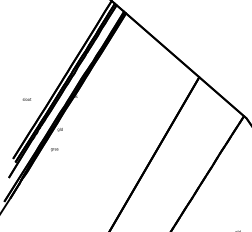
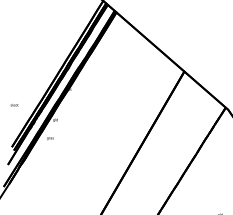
text: (26, 99) -> (14, 105), moved

